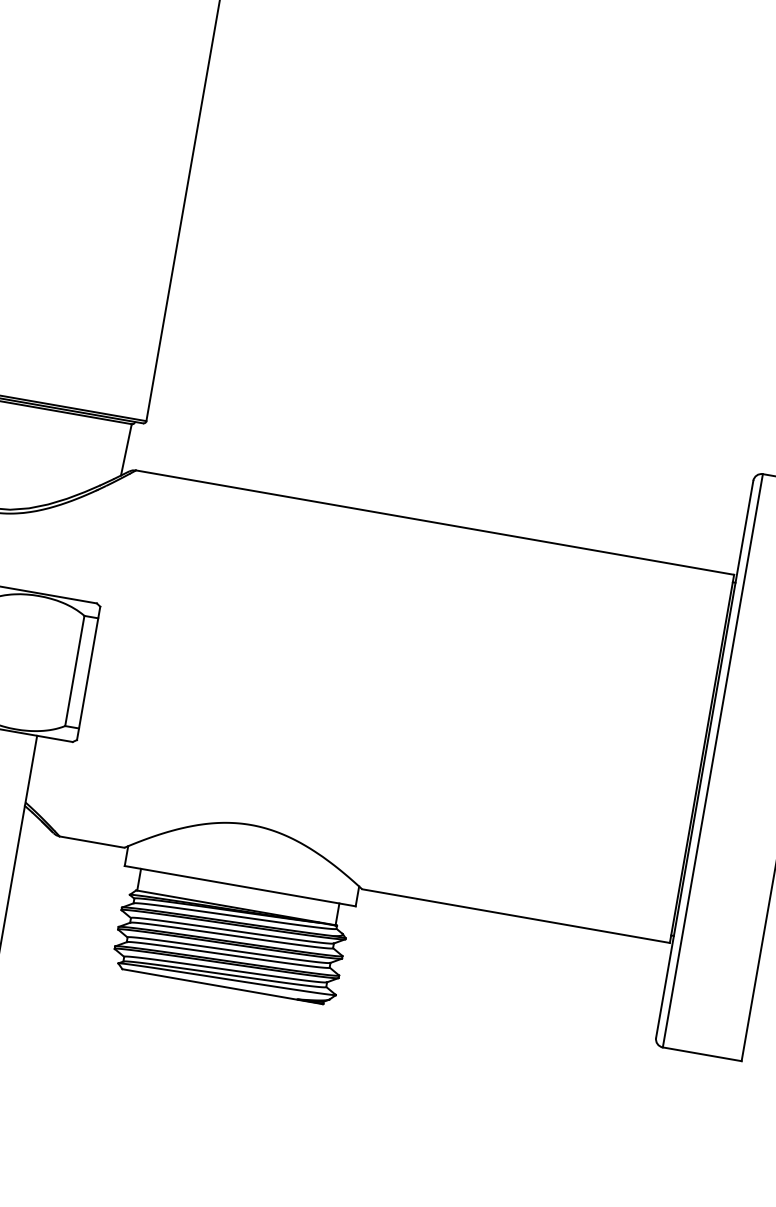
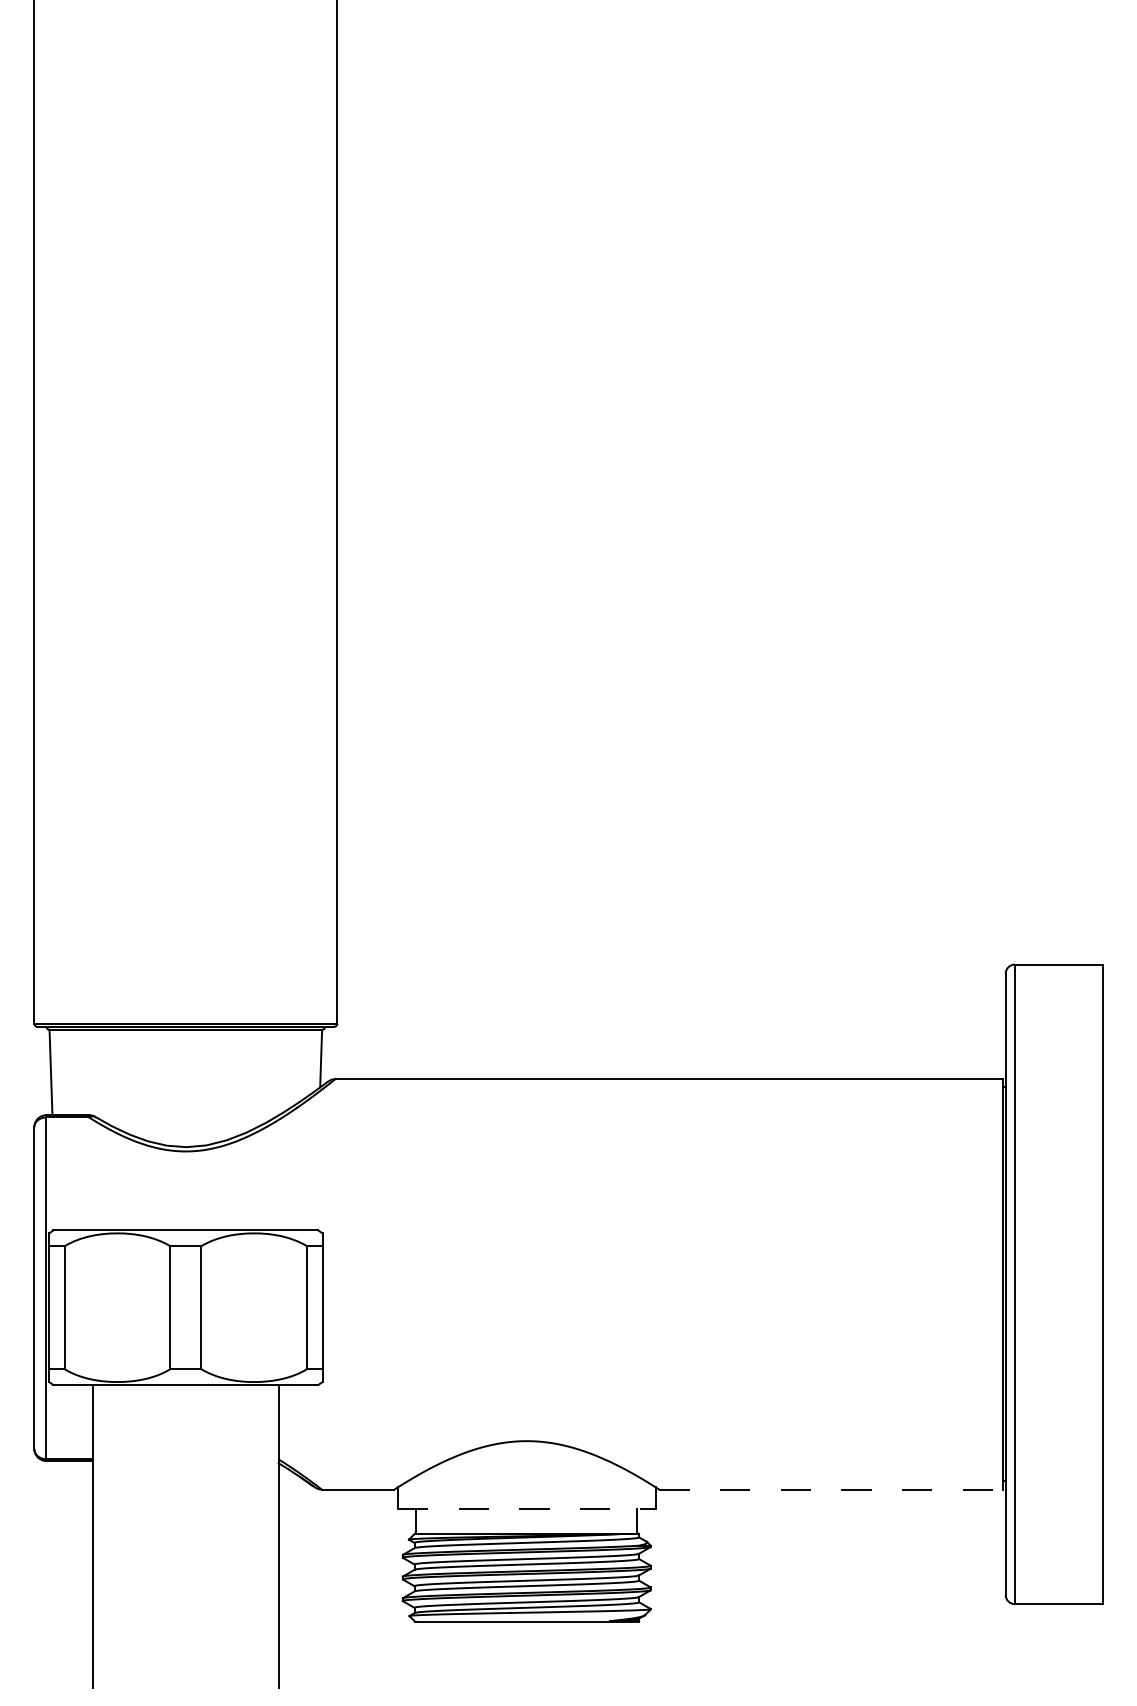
line: (239, 886) -> (526, 1509), solid -> dashed
line: (516, 915) -> (831, 1489), solid -> dashed

